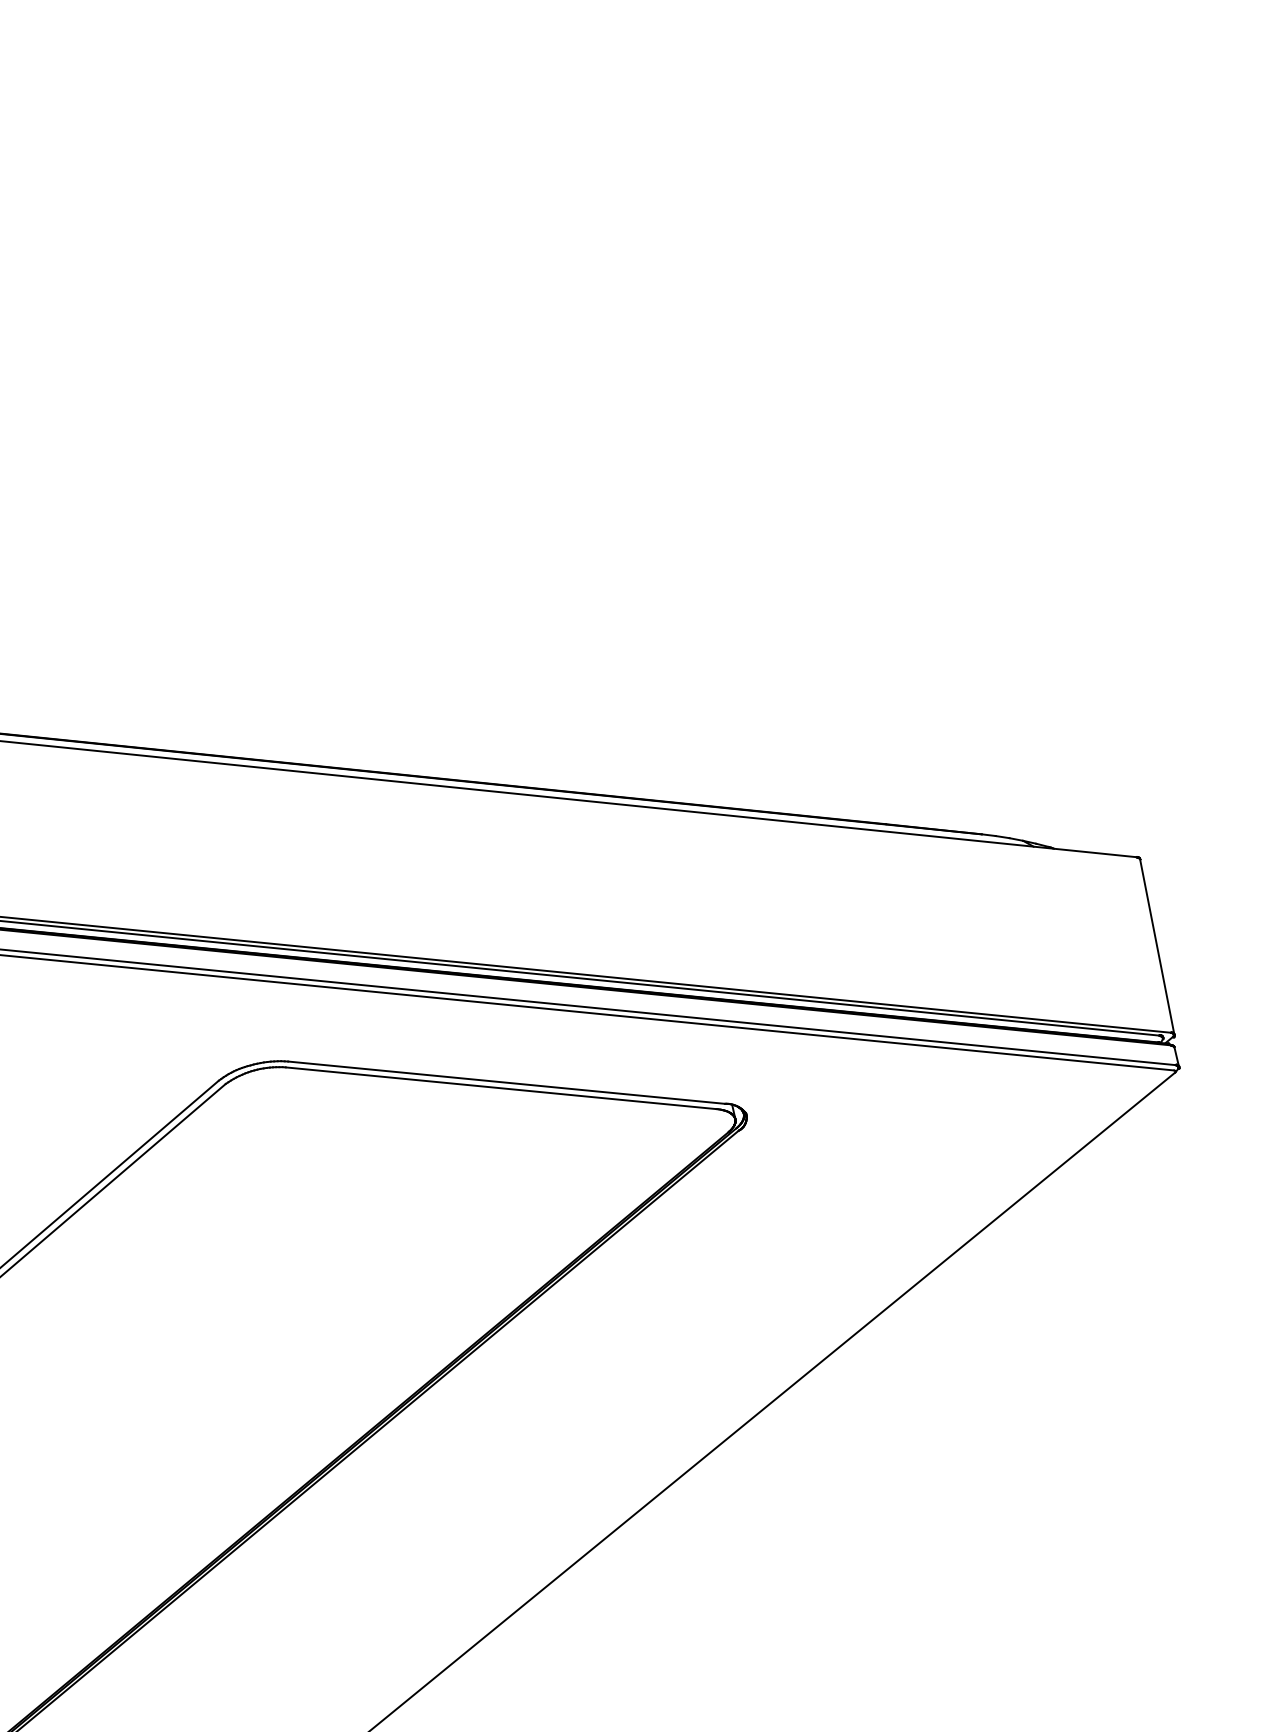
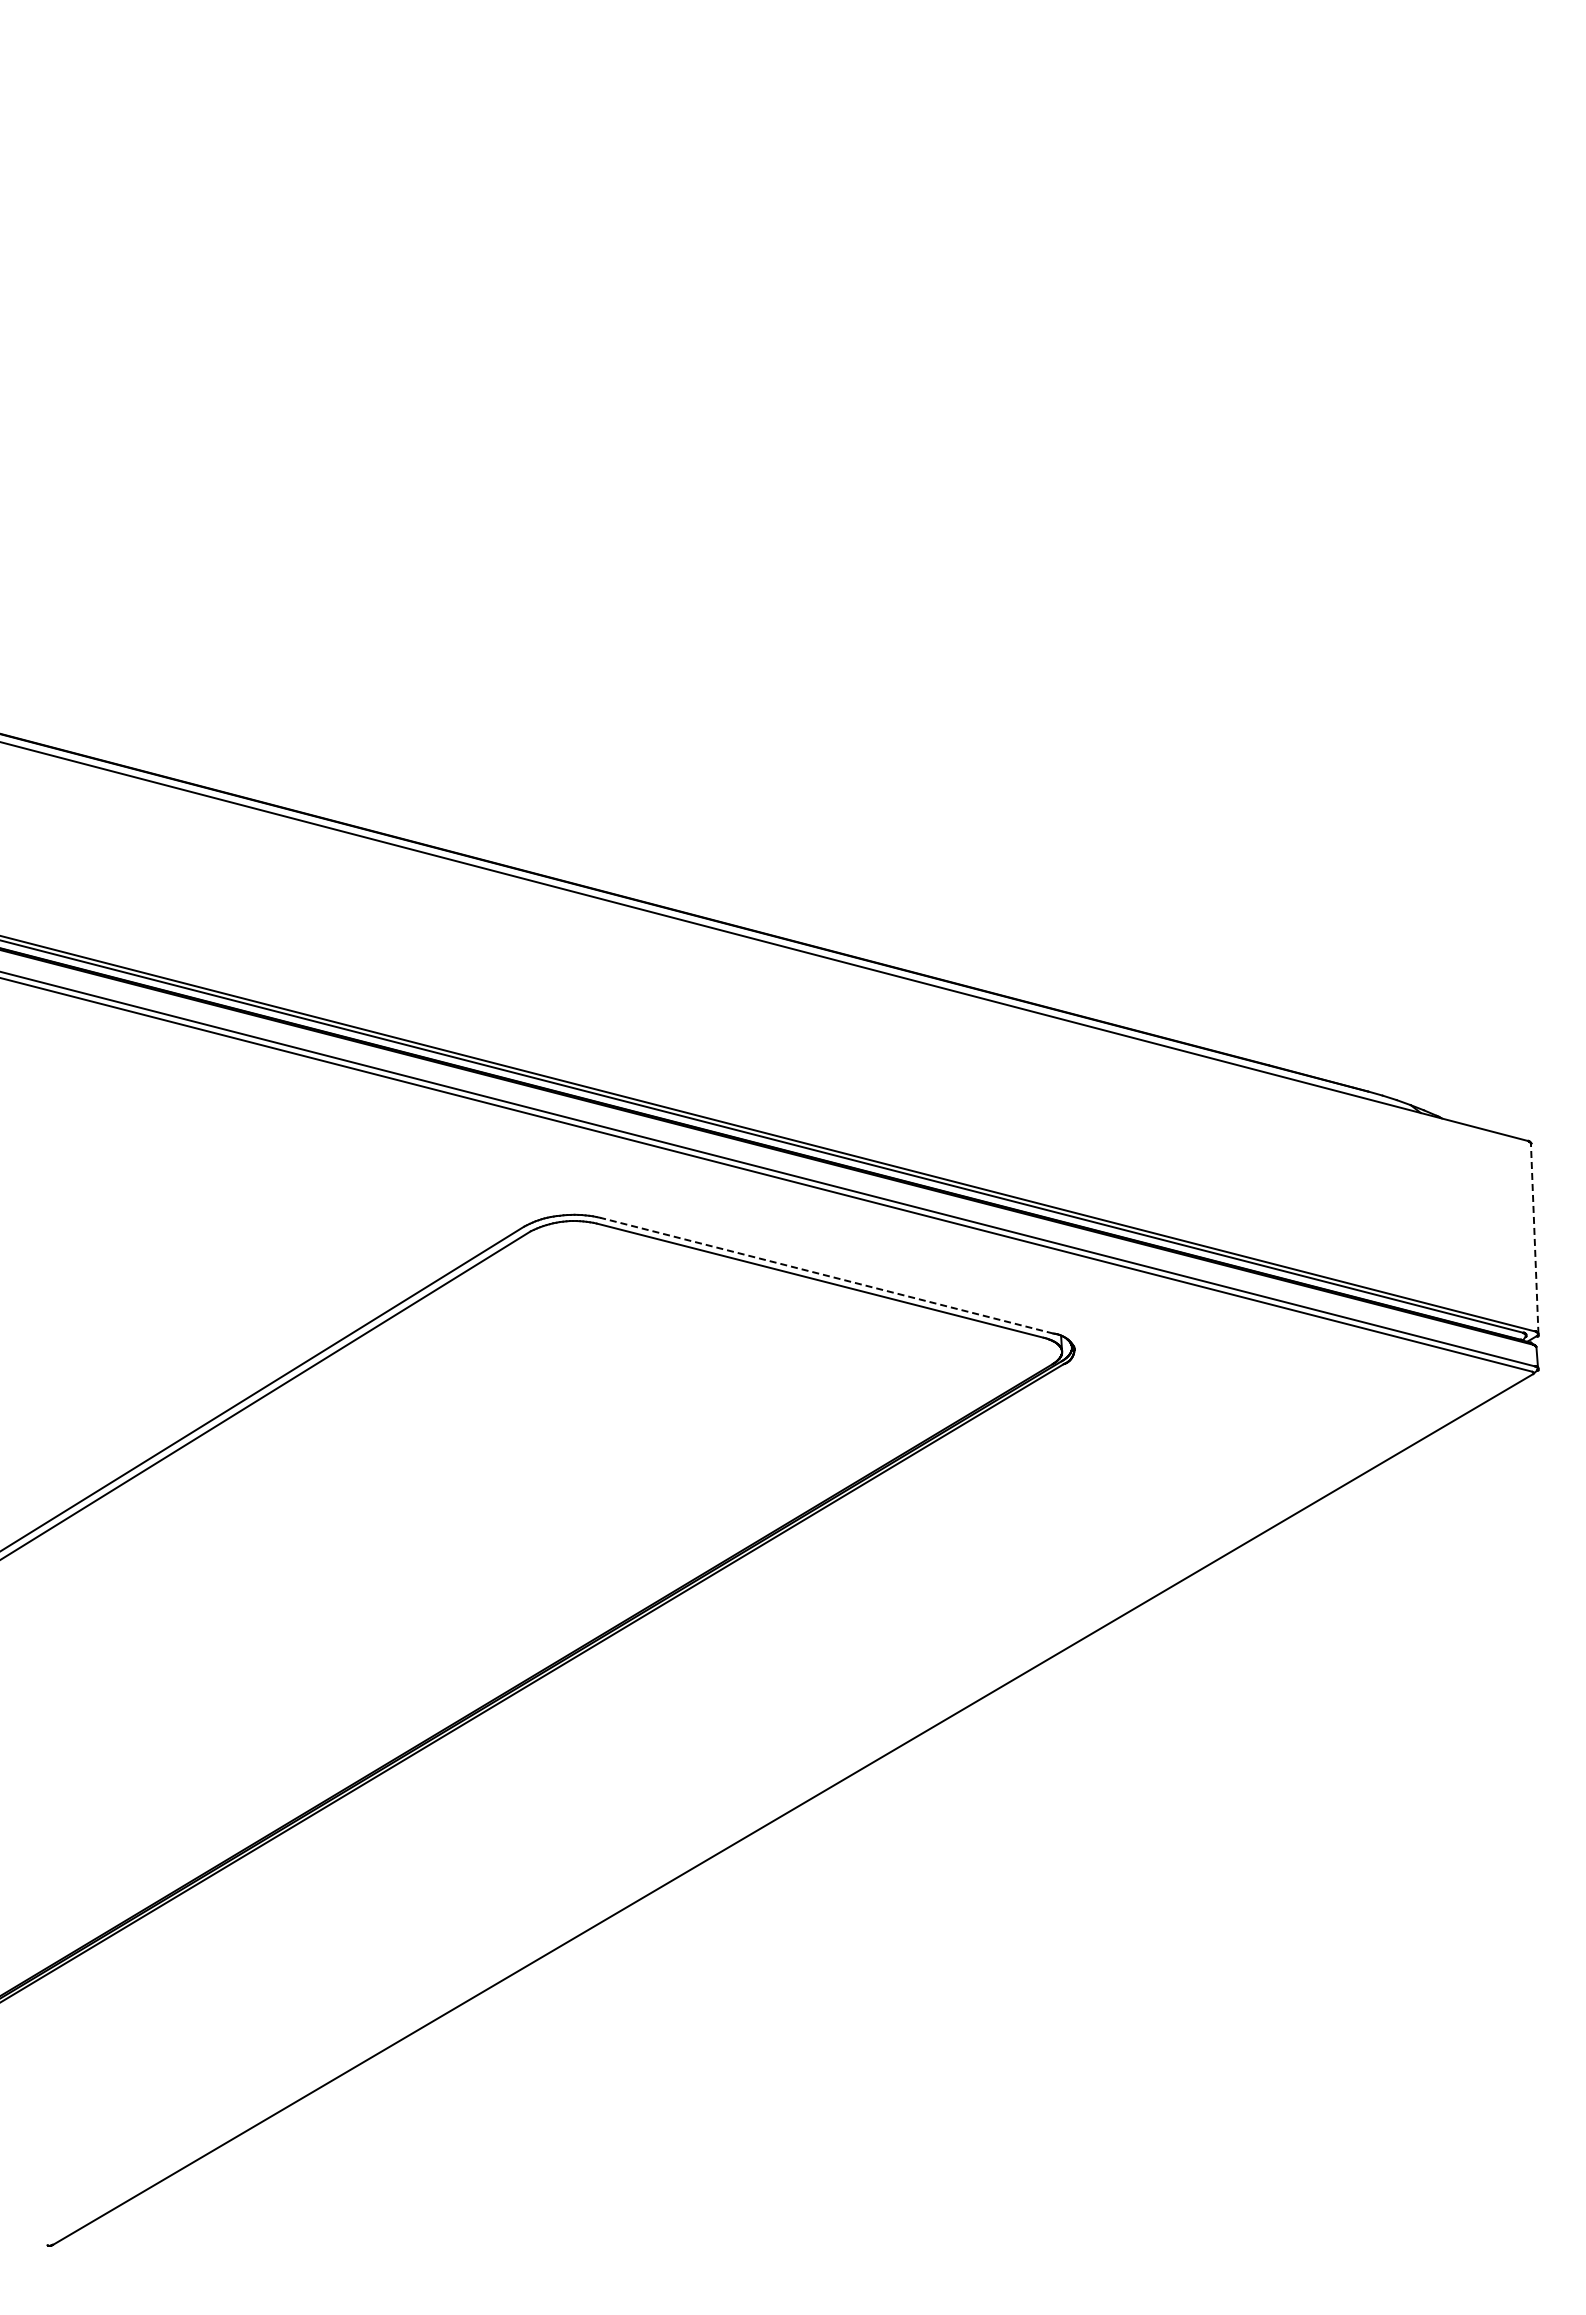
line: (1157, 946) -> (1534, 1238), solid -> dashed
line: (506, 1082) -> (826, 1275), solid -> dashed

